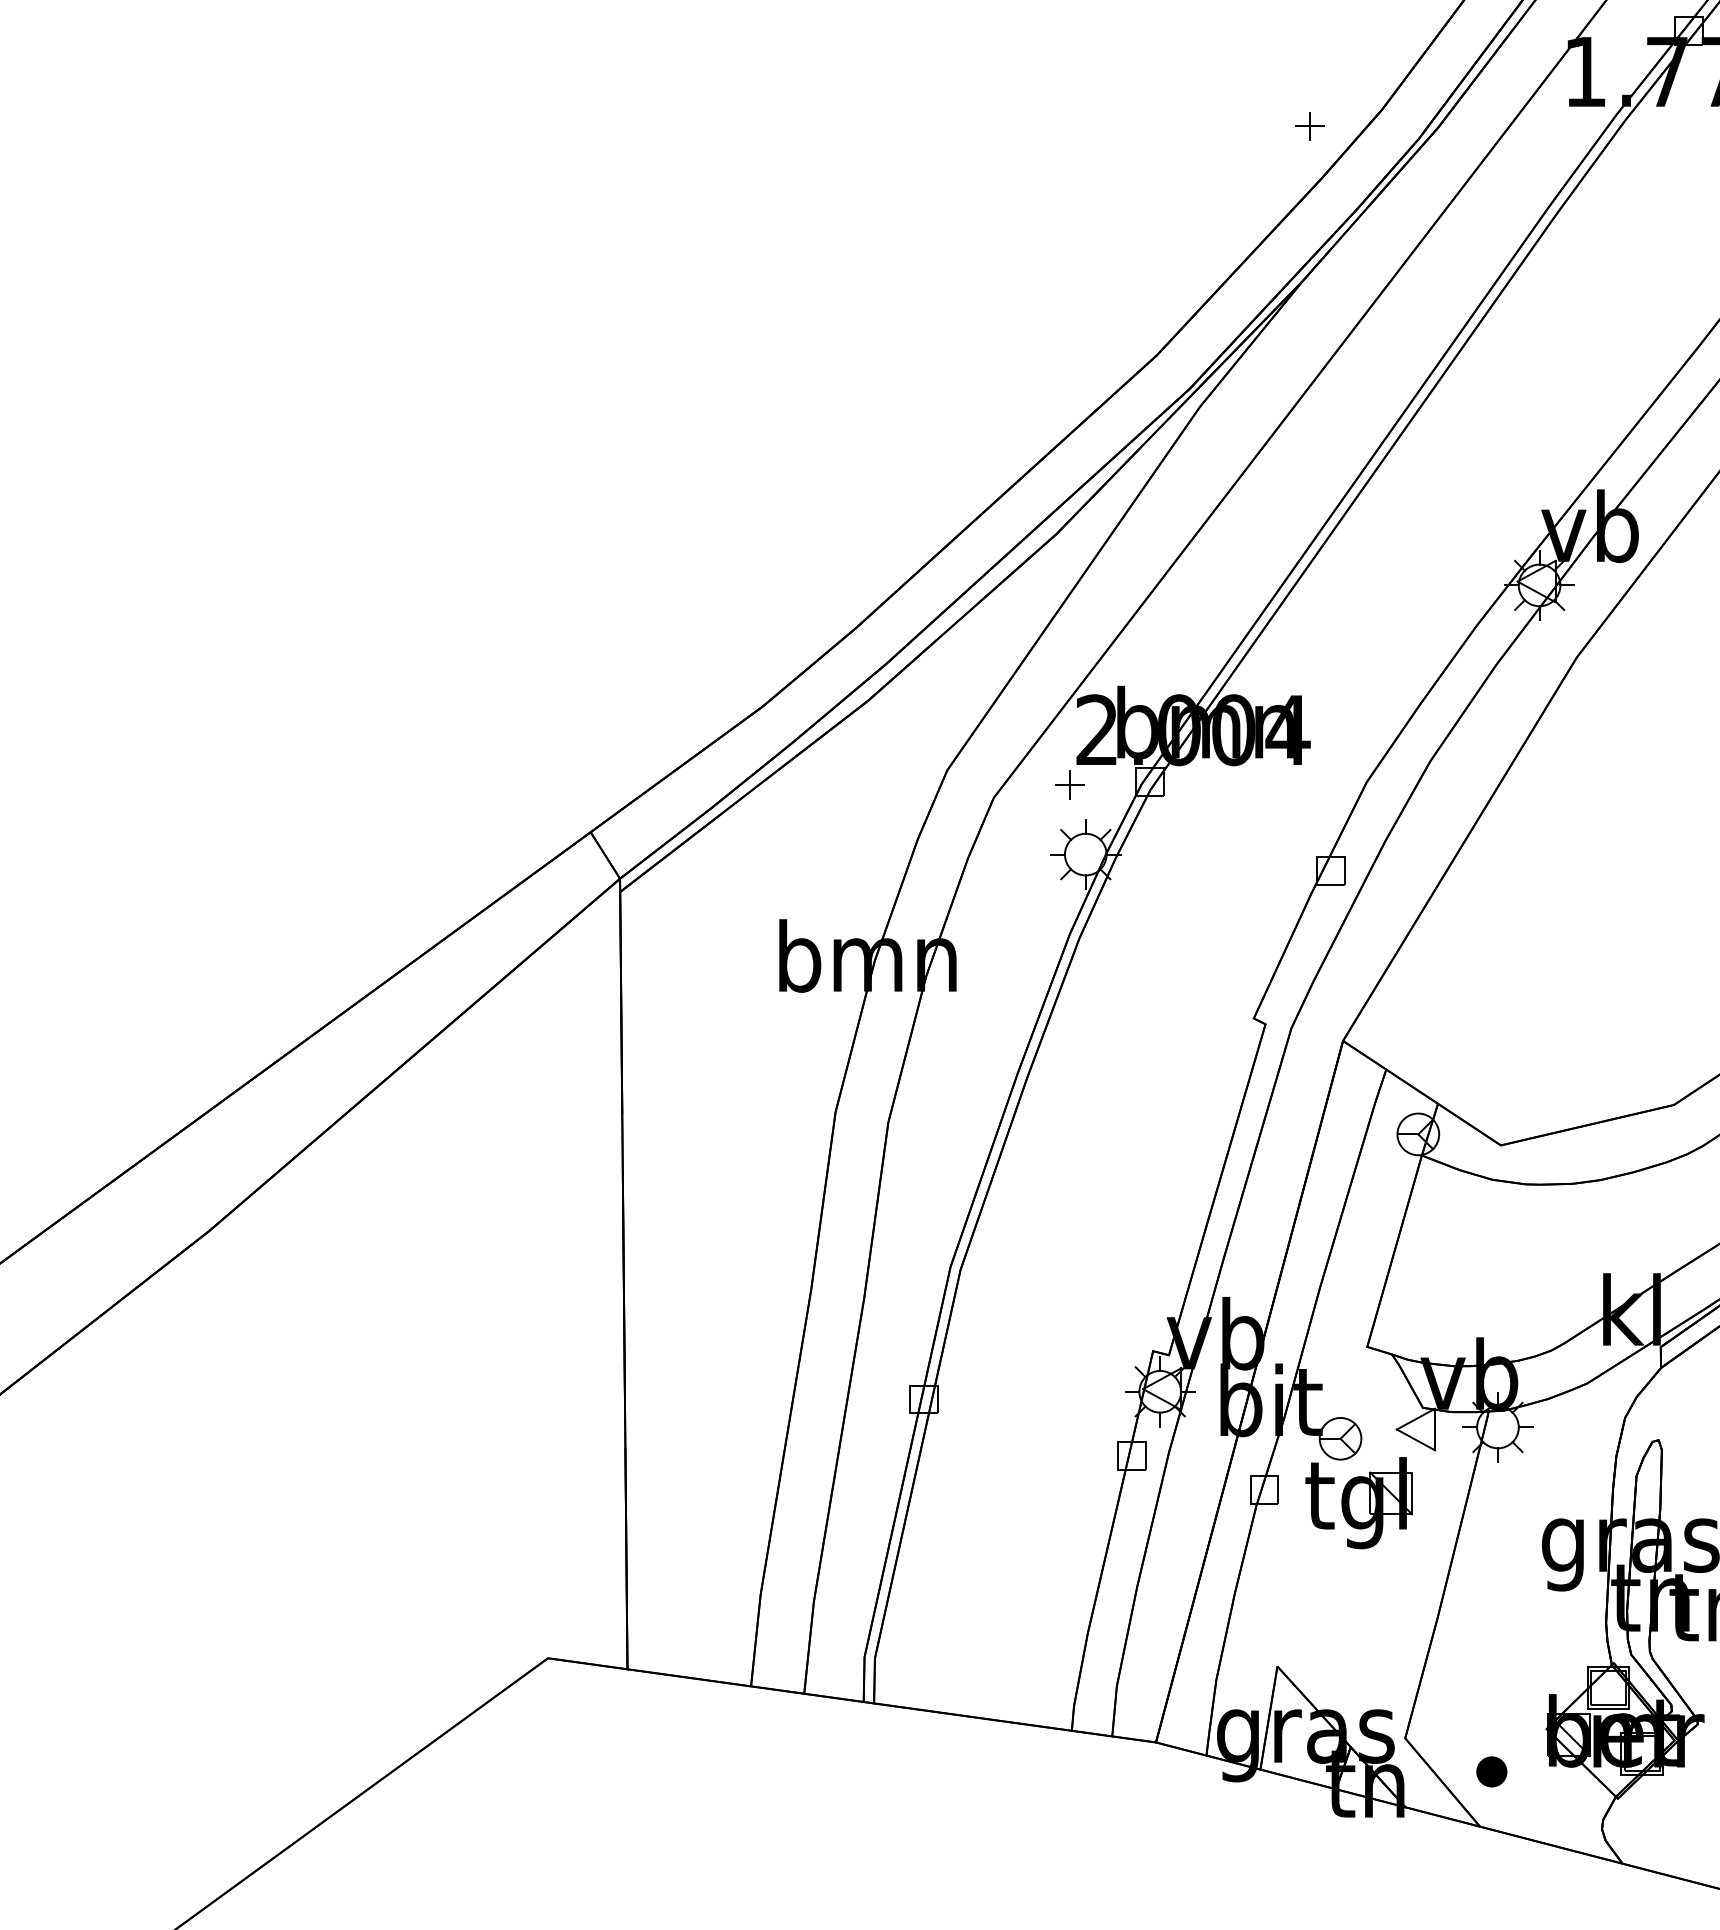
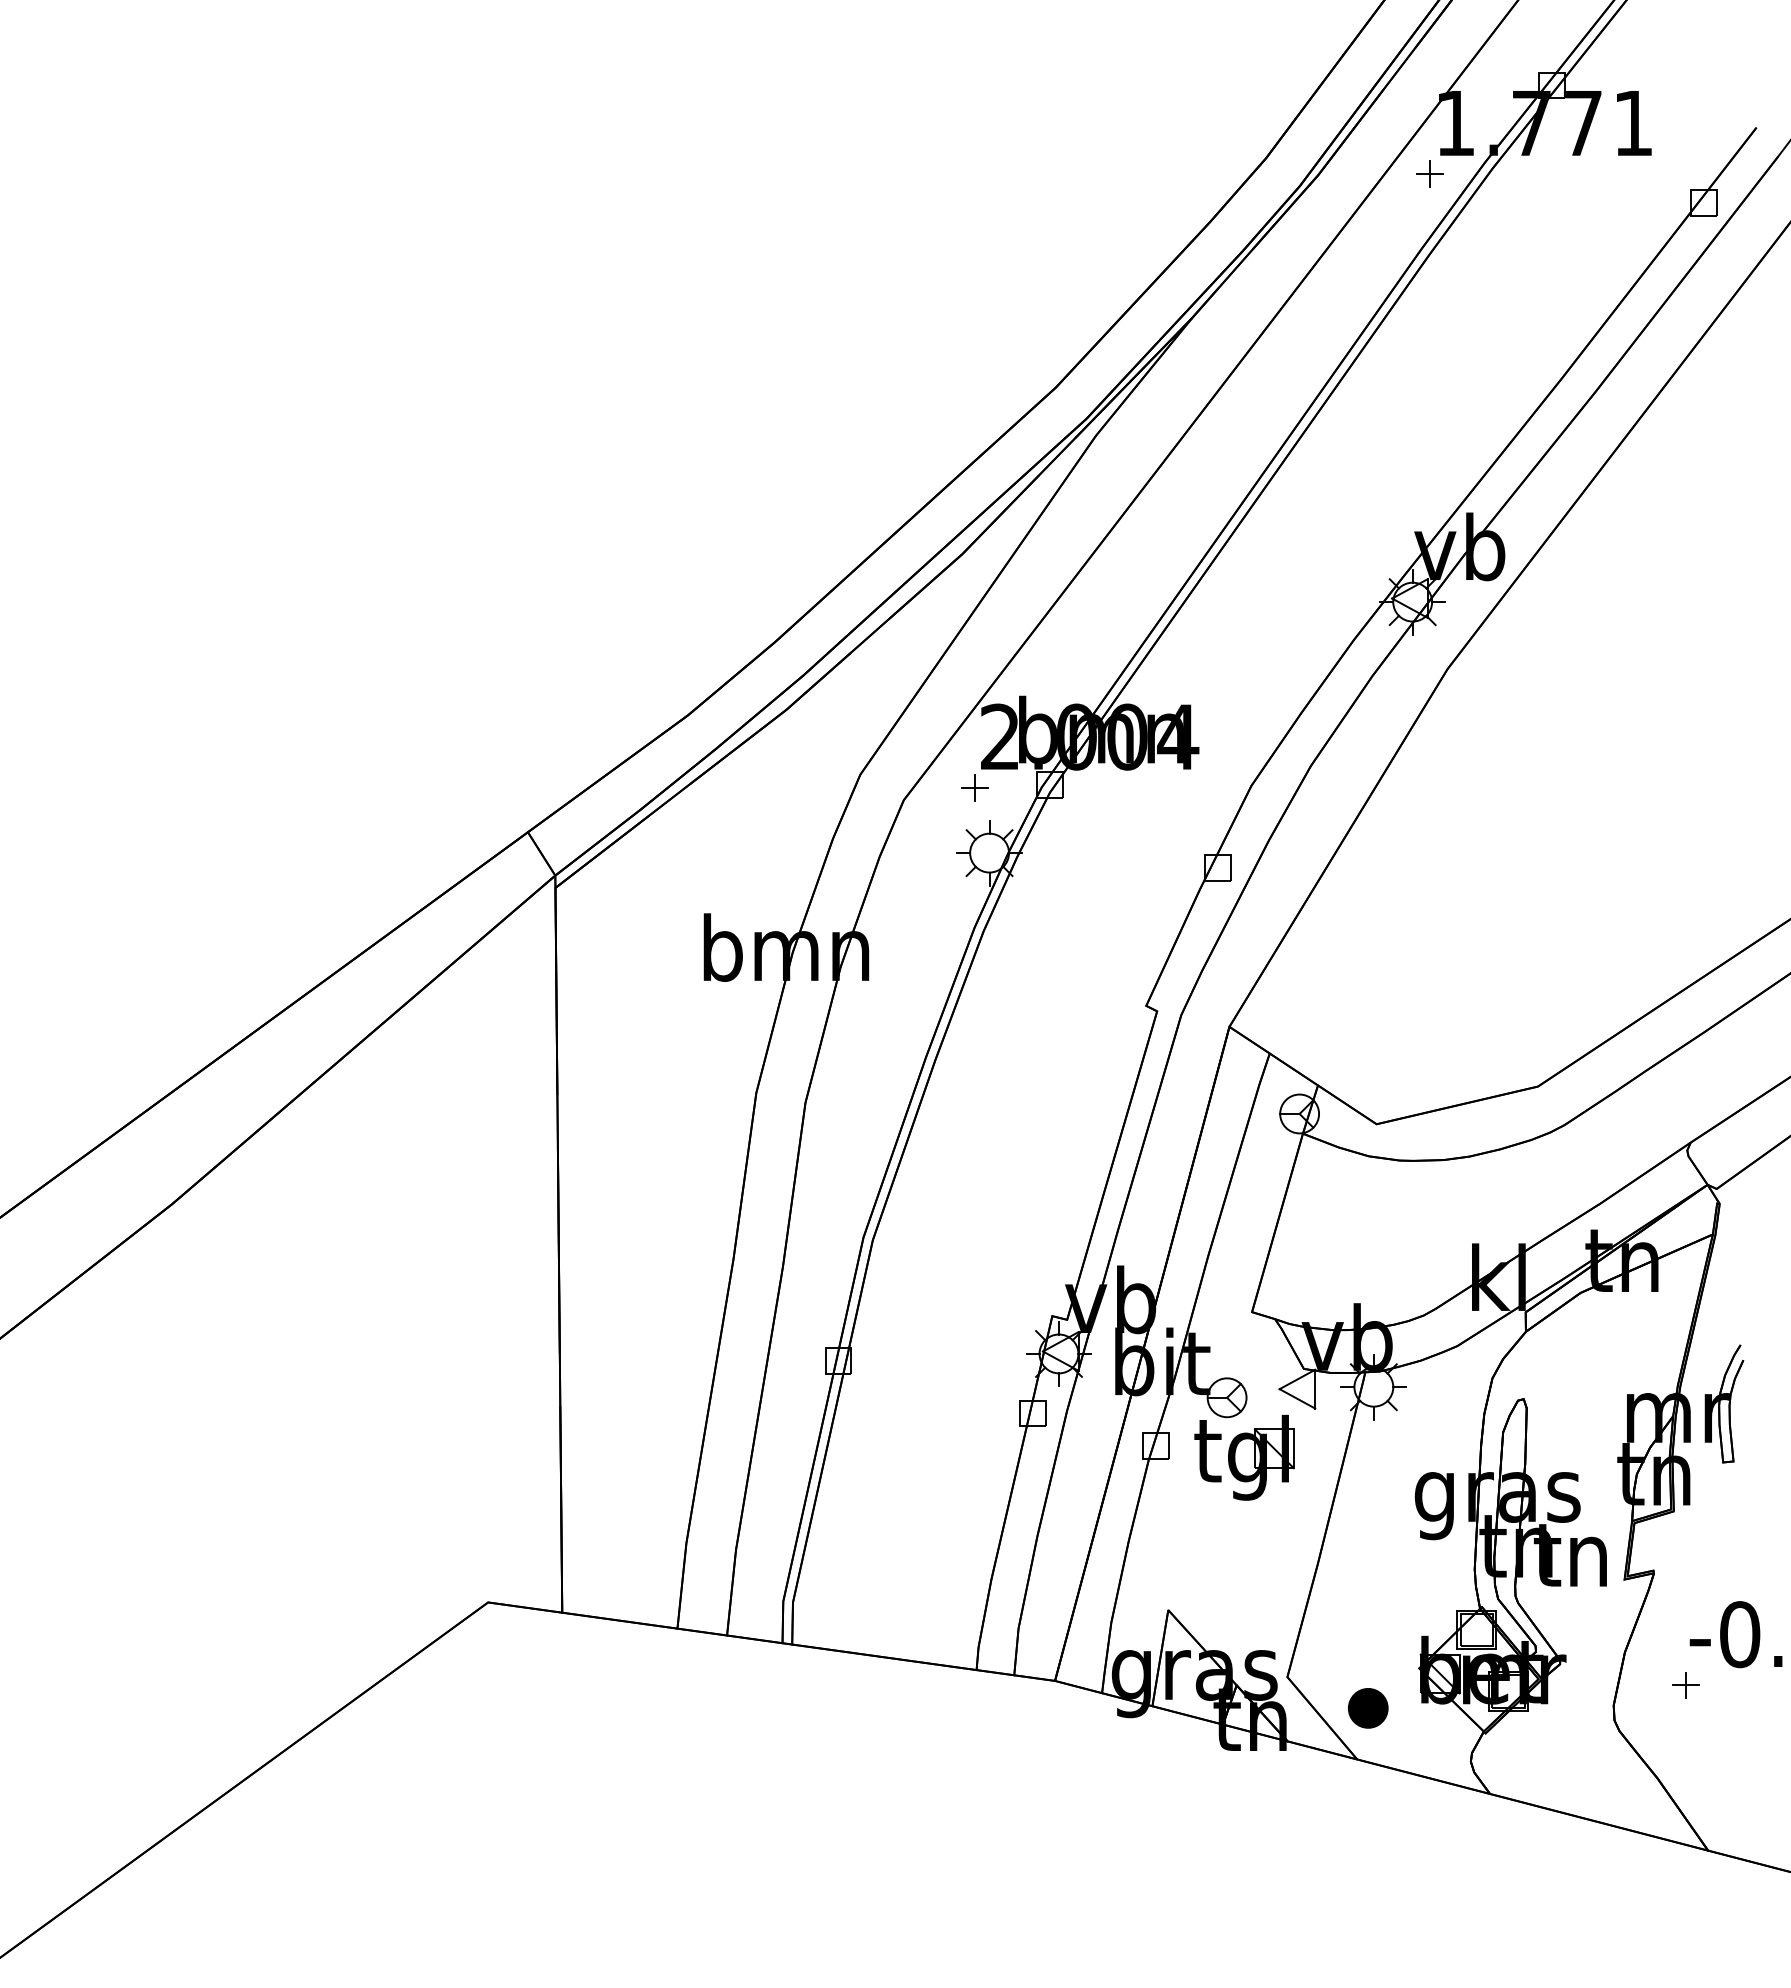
part: (1308, 125) -> (1429, 173), moved
part: (1491, 1772) -> (1367, 1708), size x1.43

